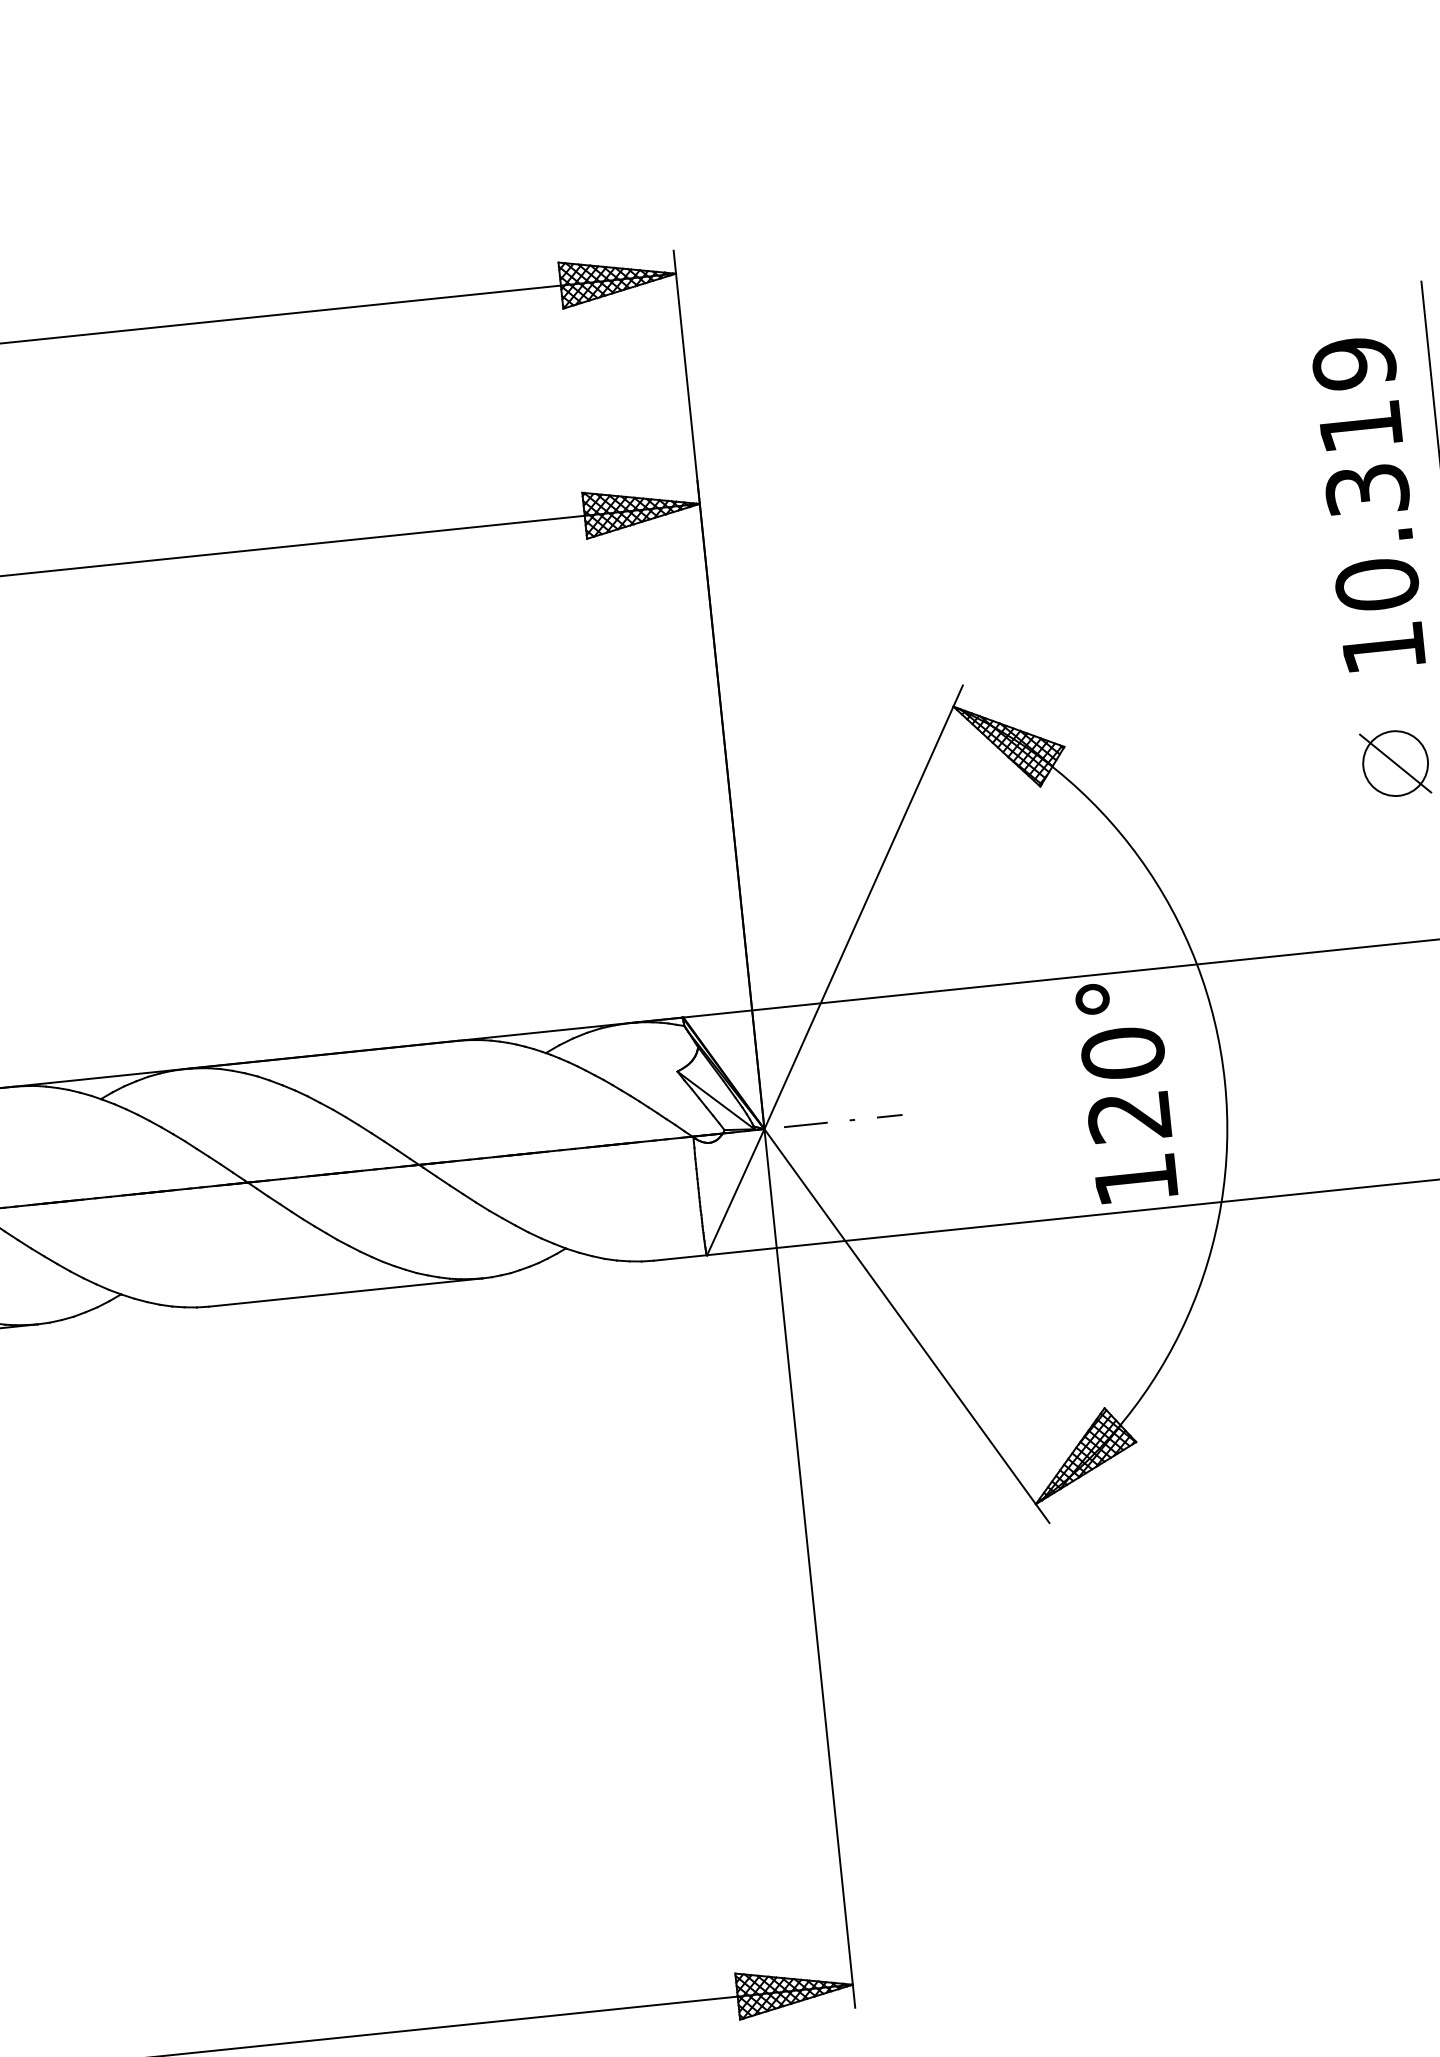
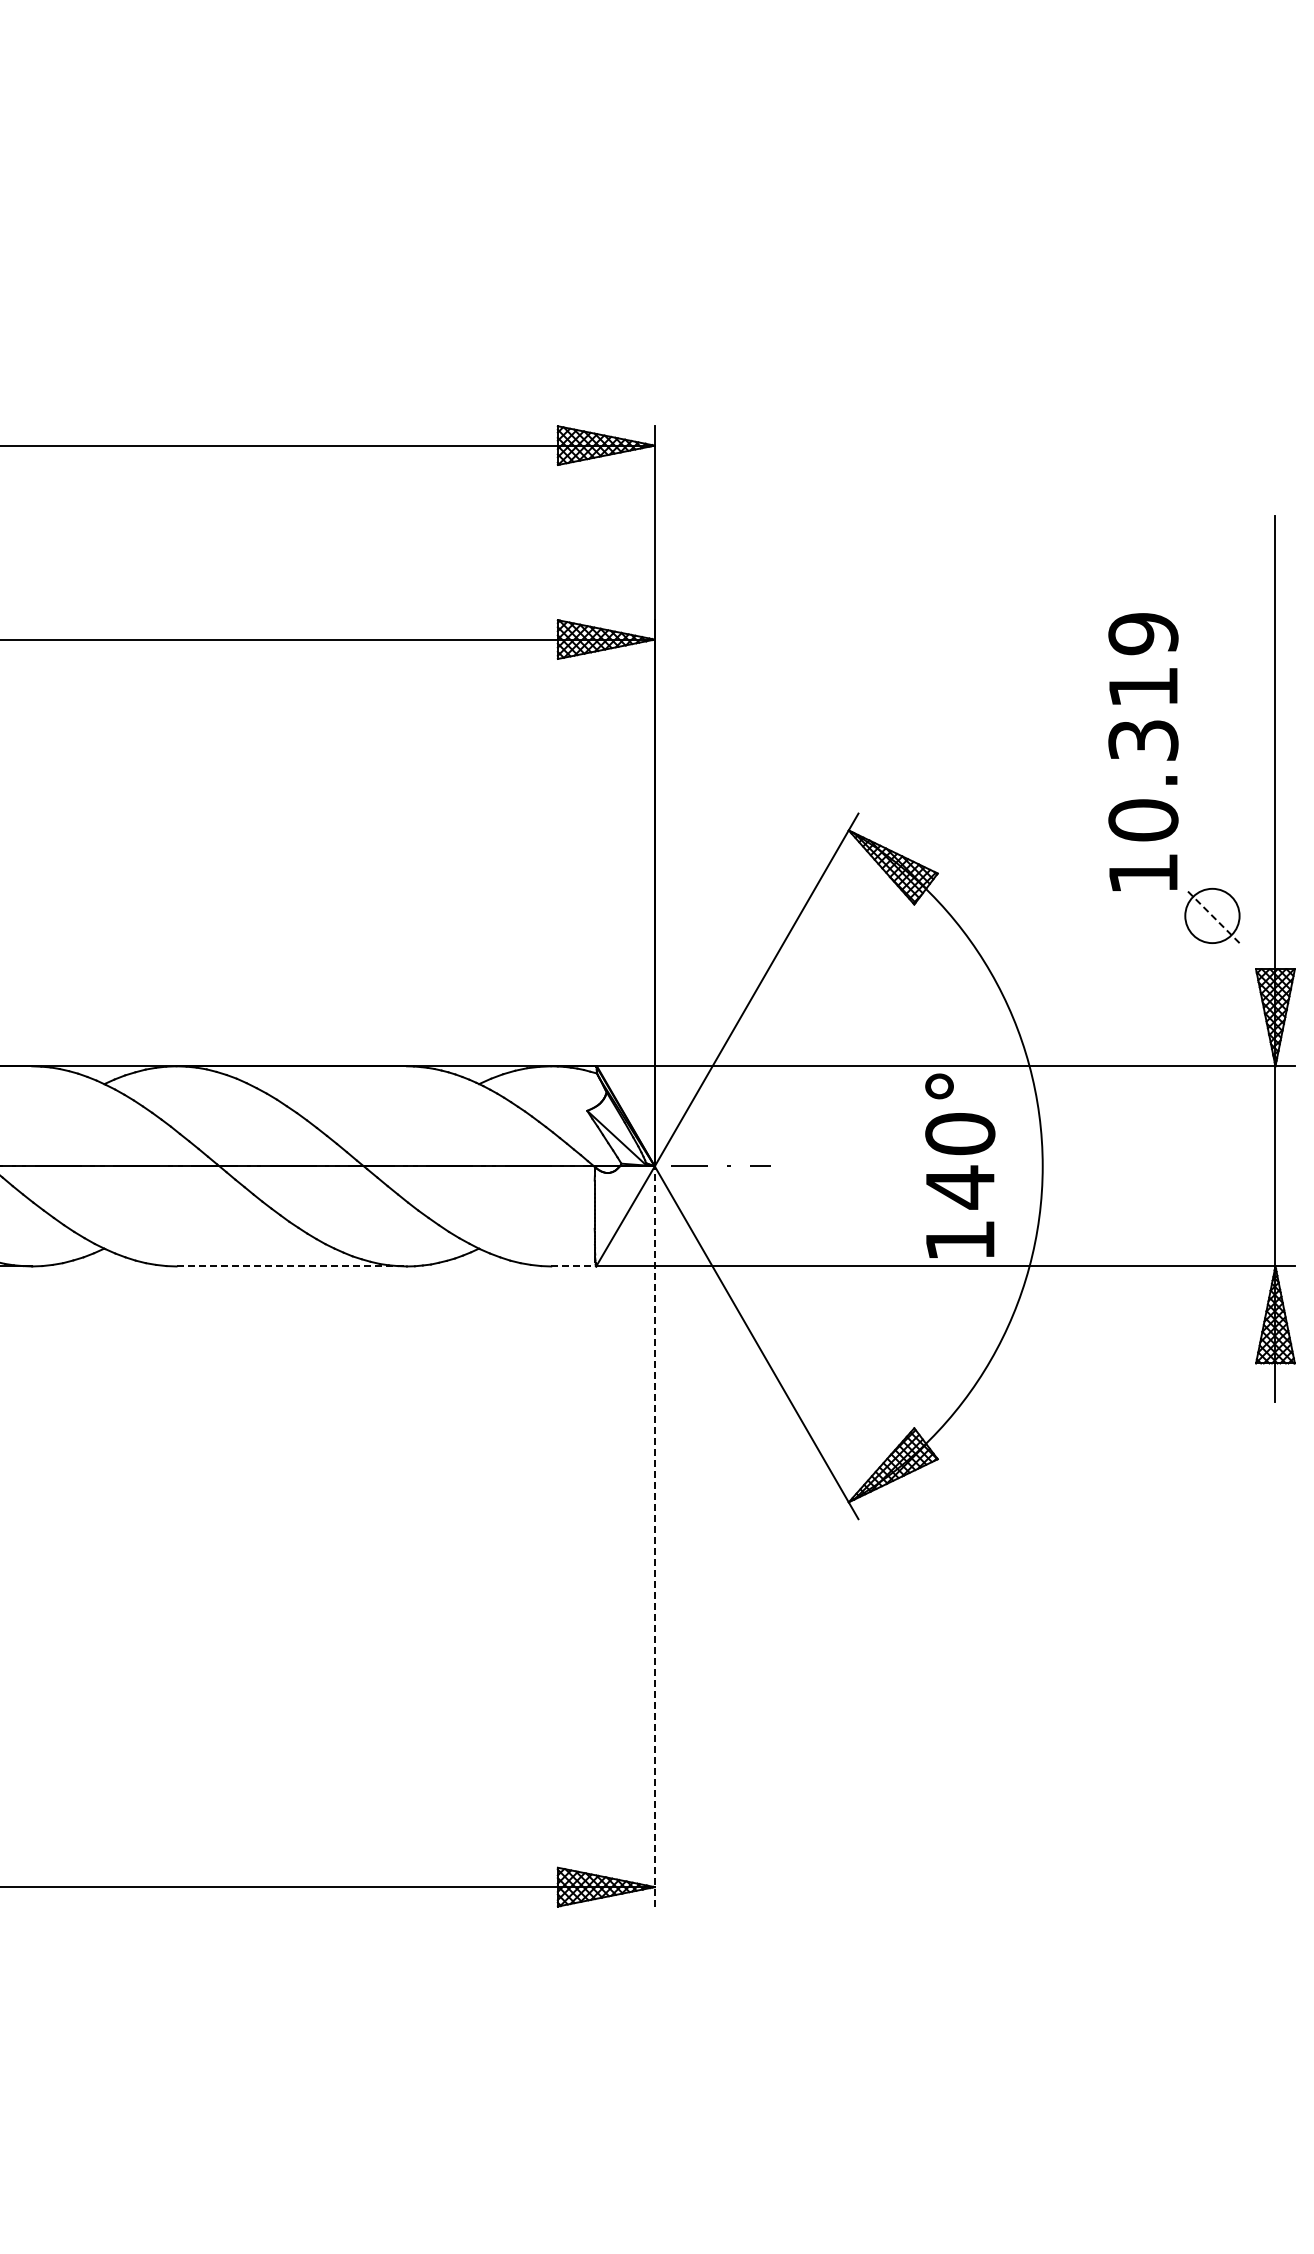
text: (1368, 503) -> (1143, 751), moved
line: (1395, 763) -> (1212, 915), solid -> dashed
text: (1128, 1116) -> (959, 1187), 120° -> 140°
line: (681, 1257) -> (574, 1266), solid -> dashed
line: (346, 1292) -> (292, 1266), solid -> dashed
line: (809, 1567) -> (654, 1535), solid -> dashed

